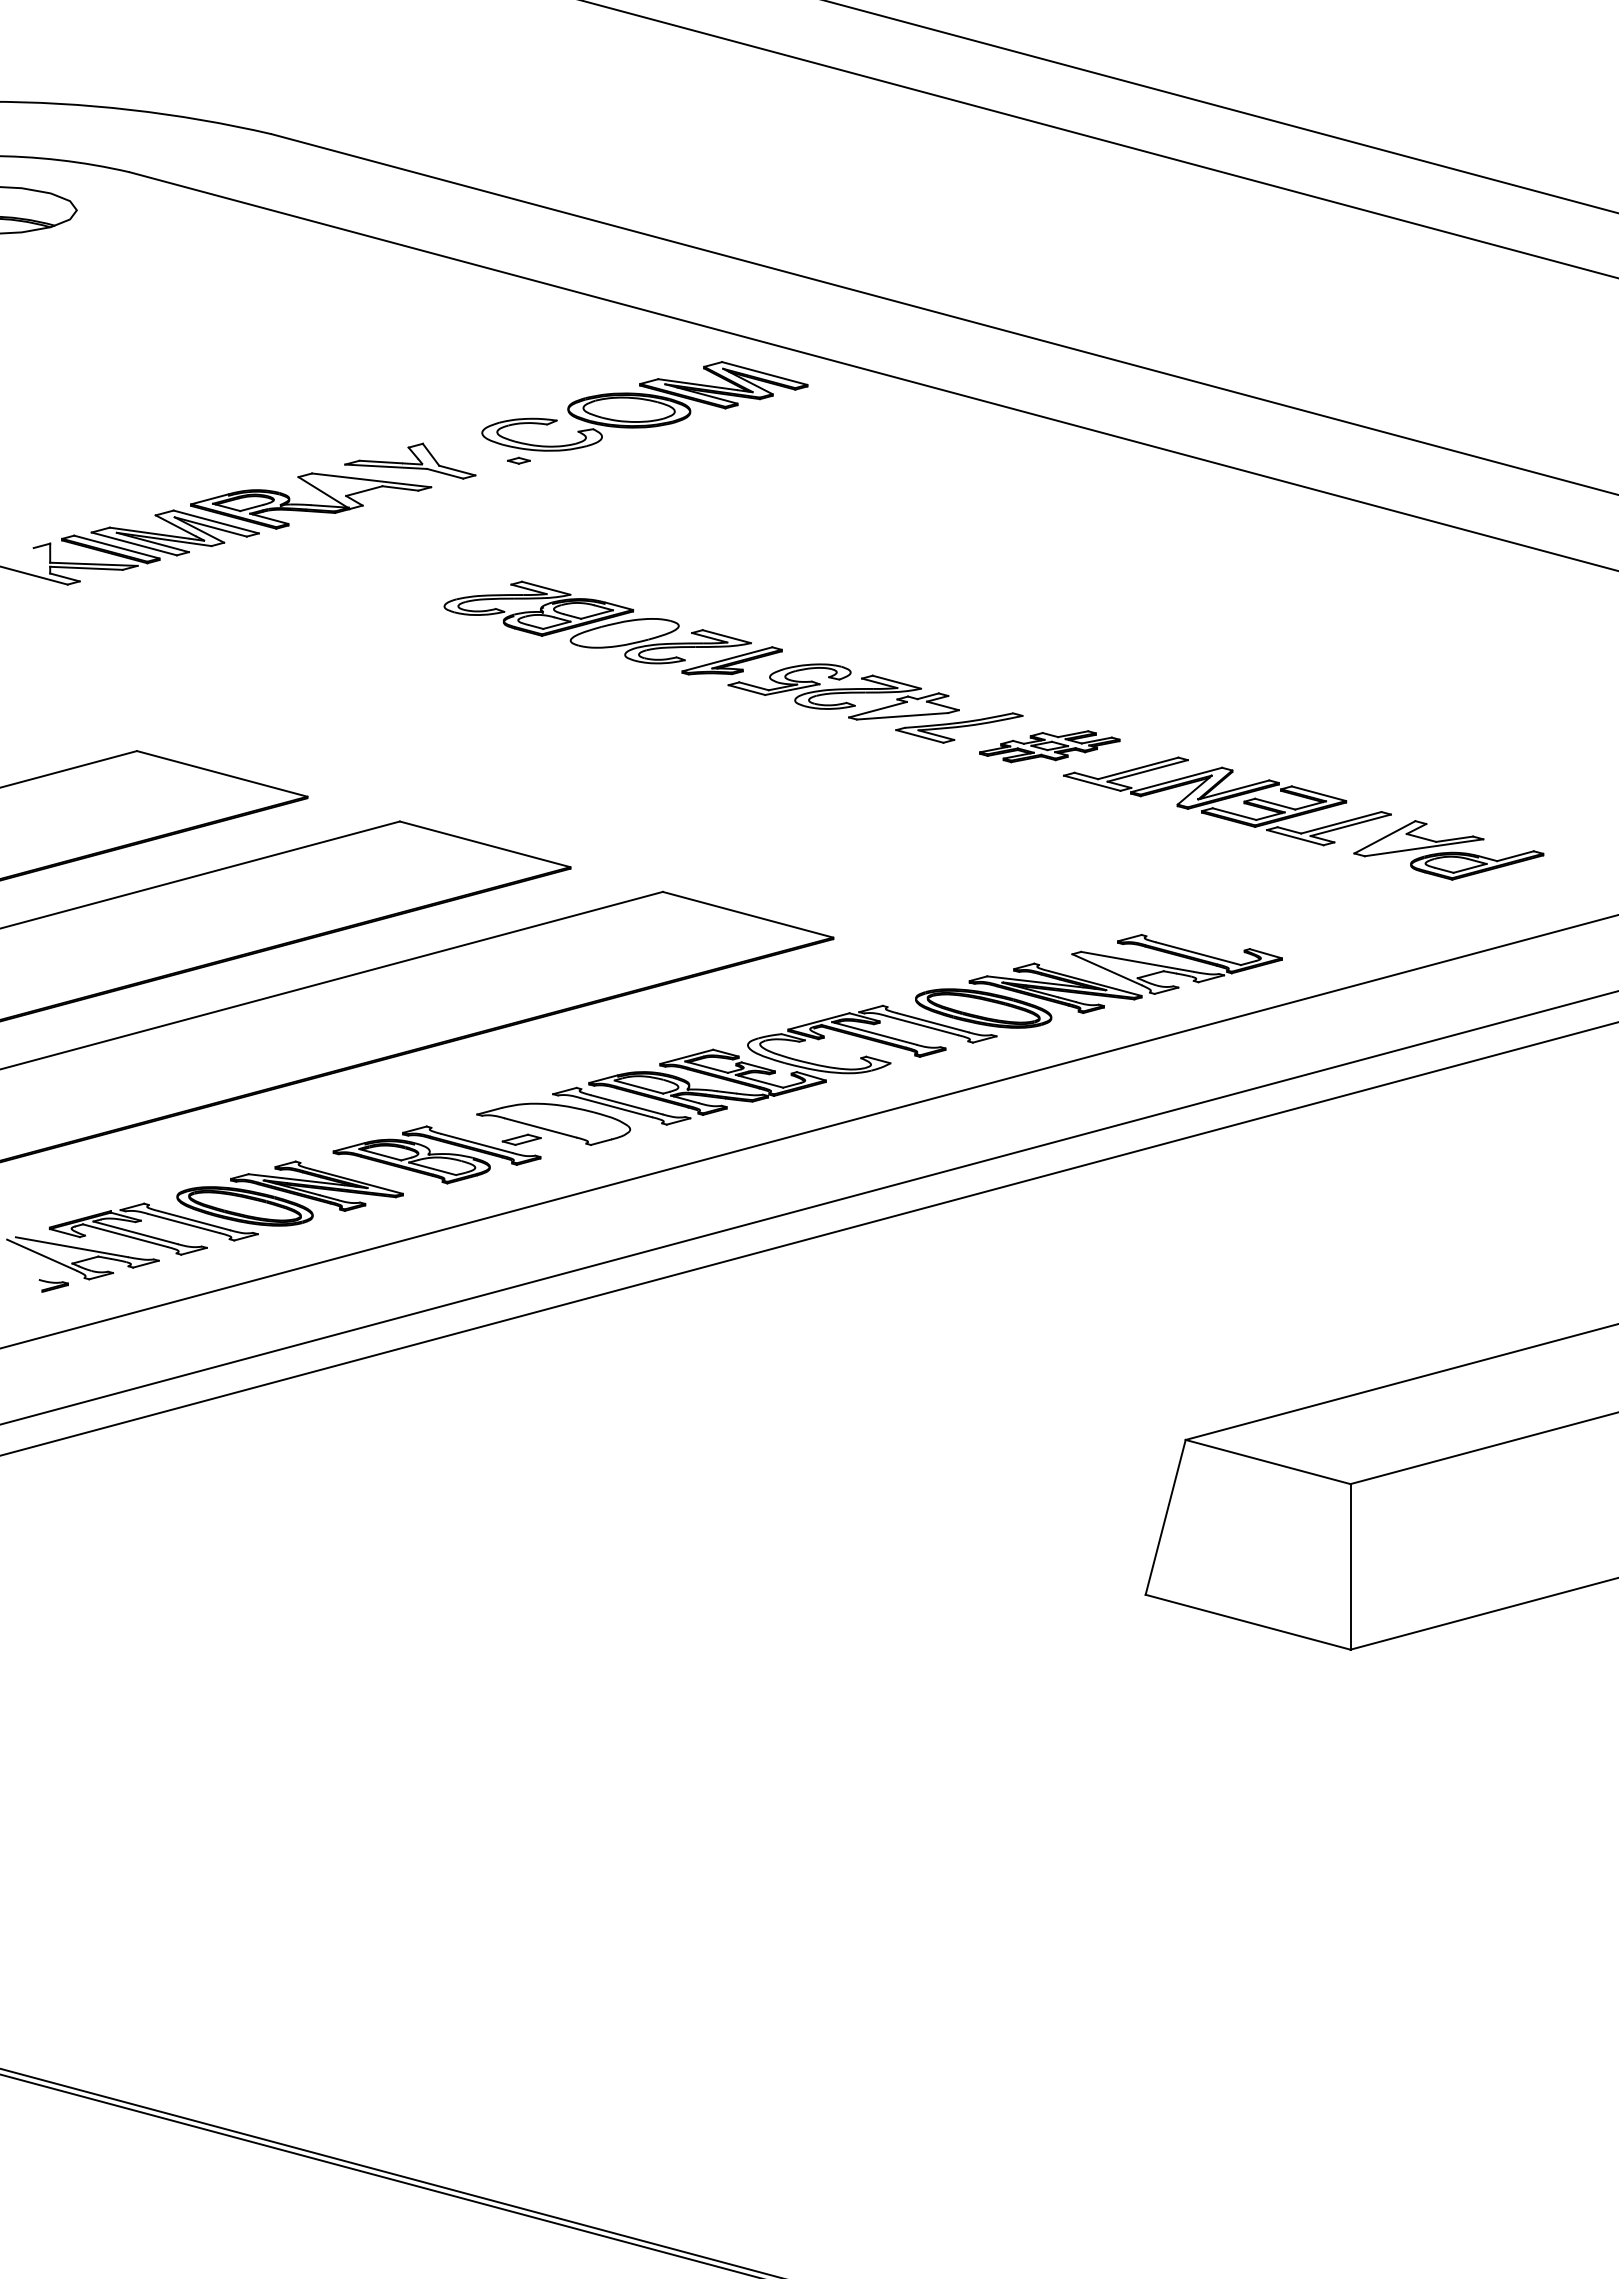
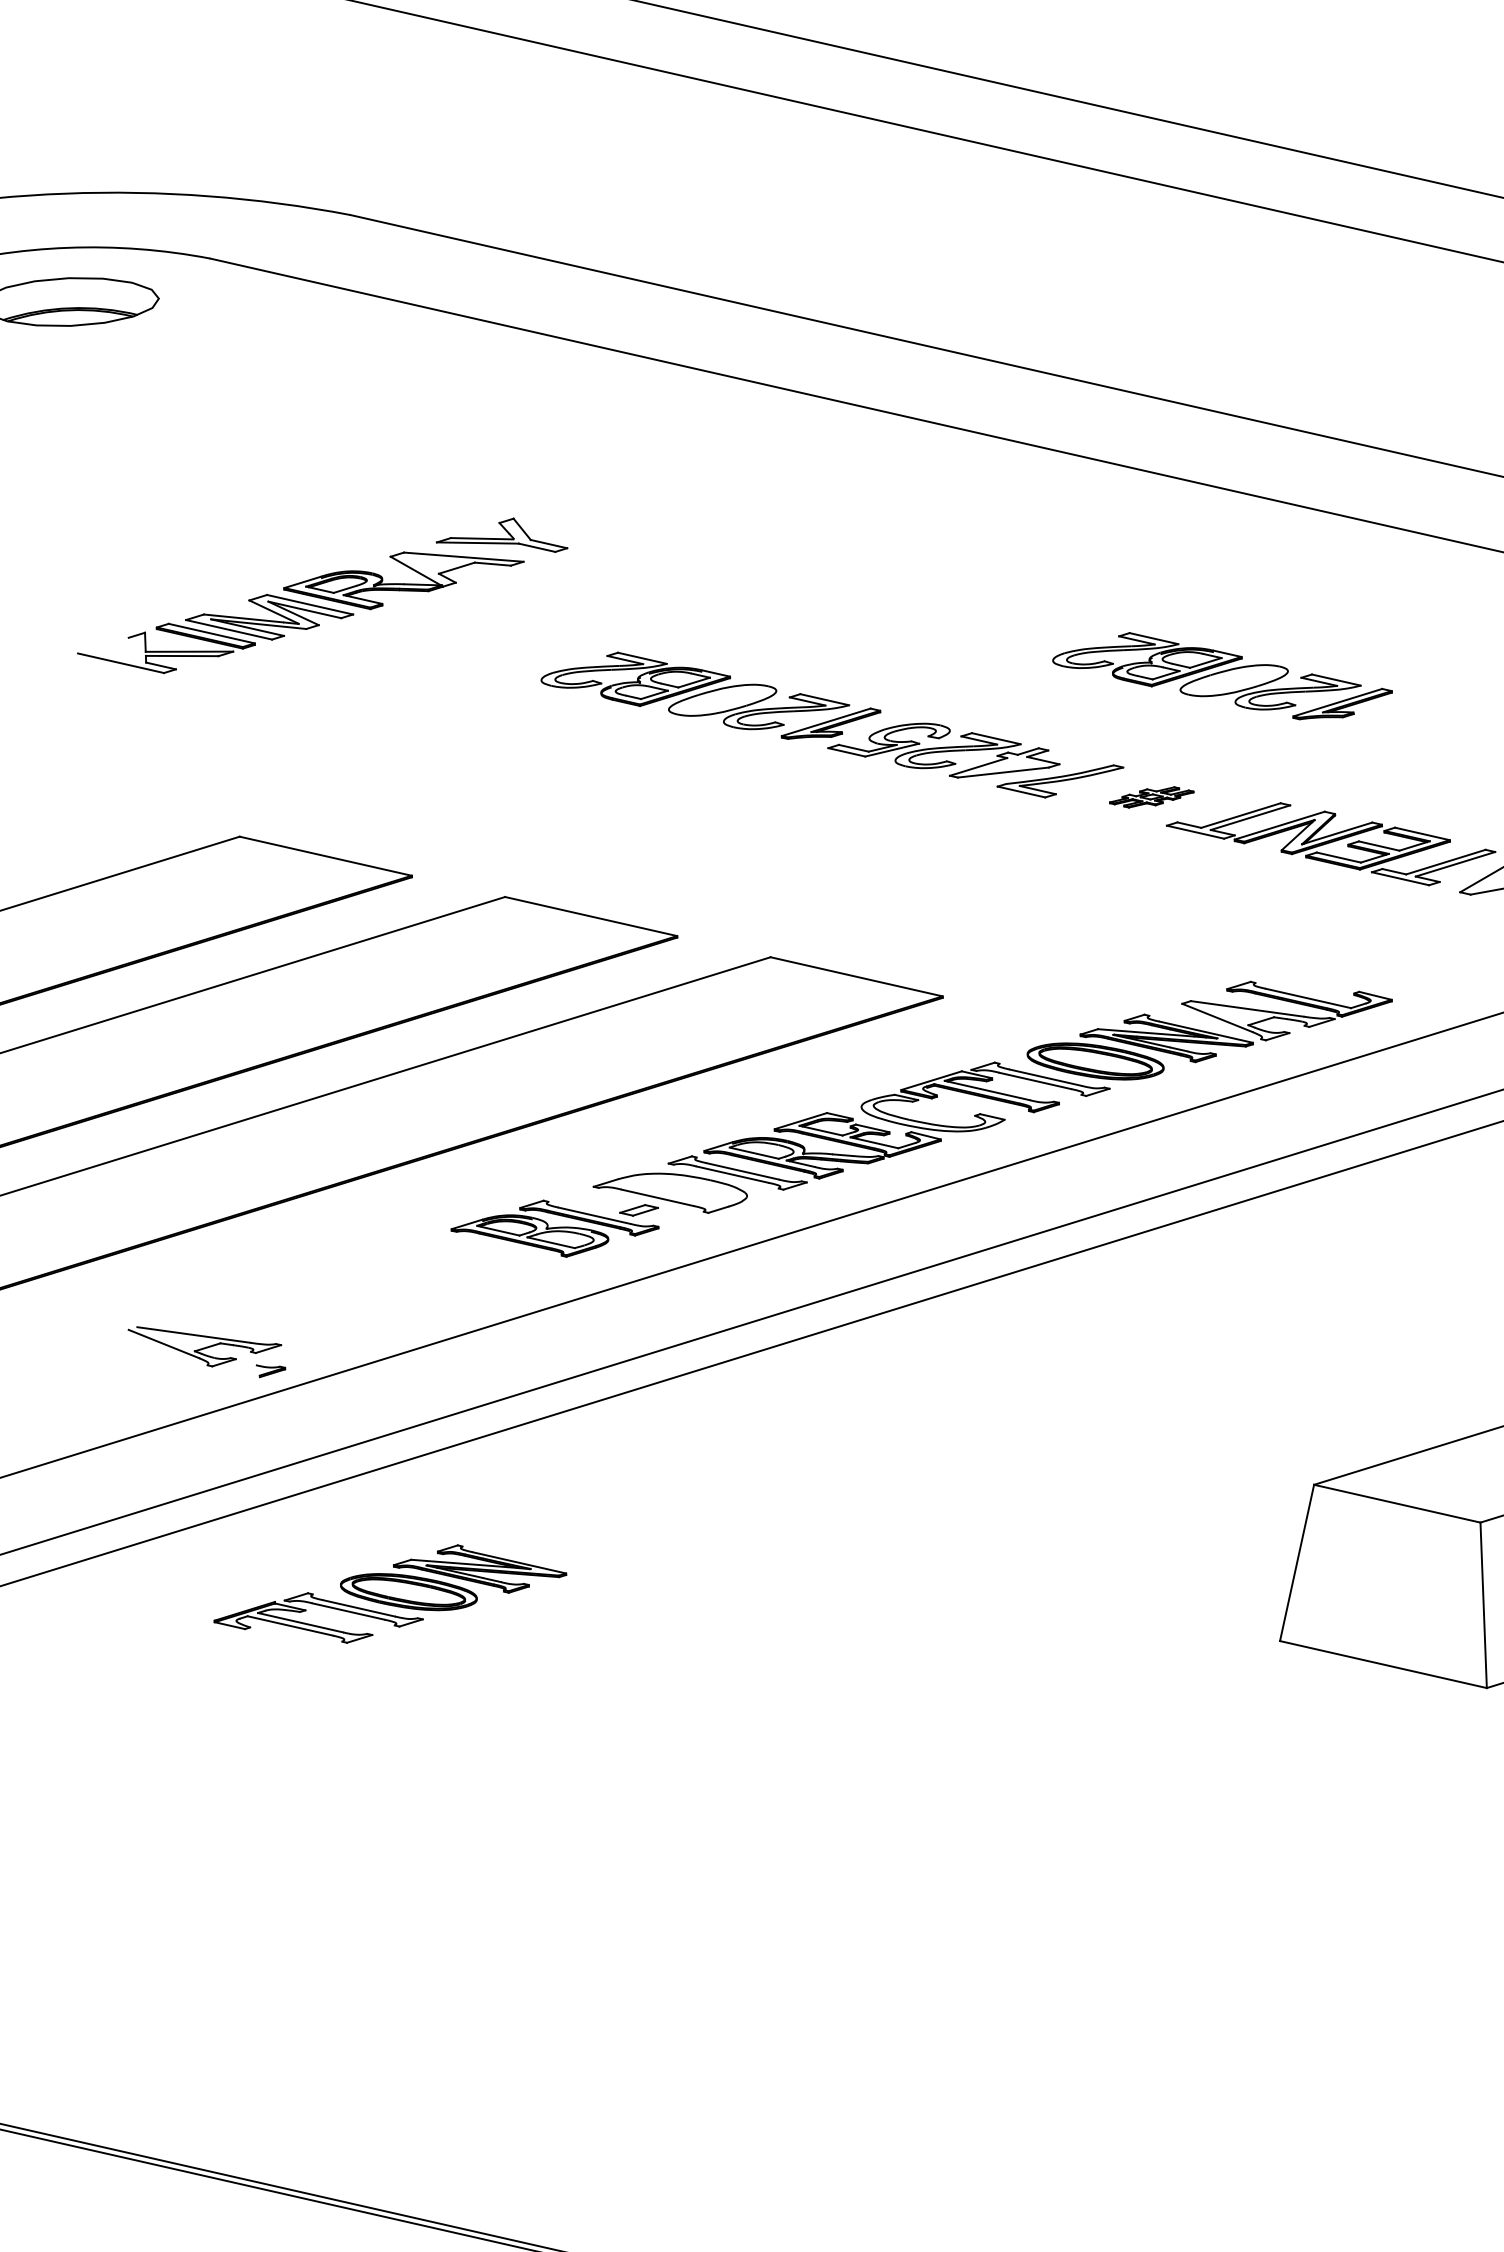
part: (644, 412) -> (733, 478), removed
part: (1124, 627) -> (1221, 675), added
part: (1049, 746) -> (1151, 797), size x0.6
part: (225, 1207) -> (389, 1593), moved
part: (53, 1285) -> (270, 1370), moved

